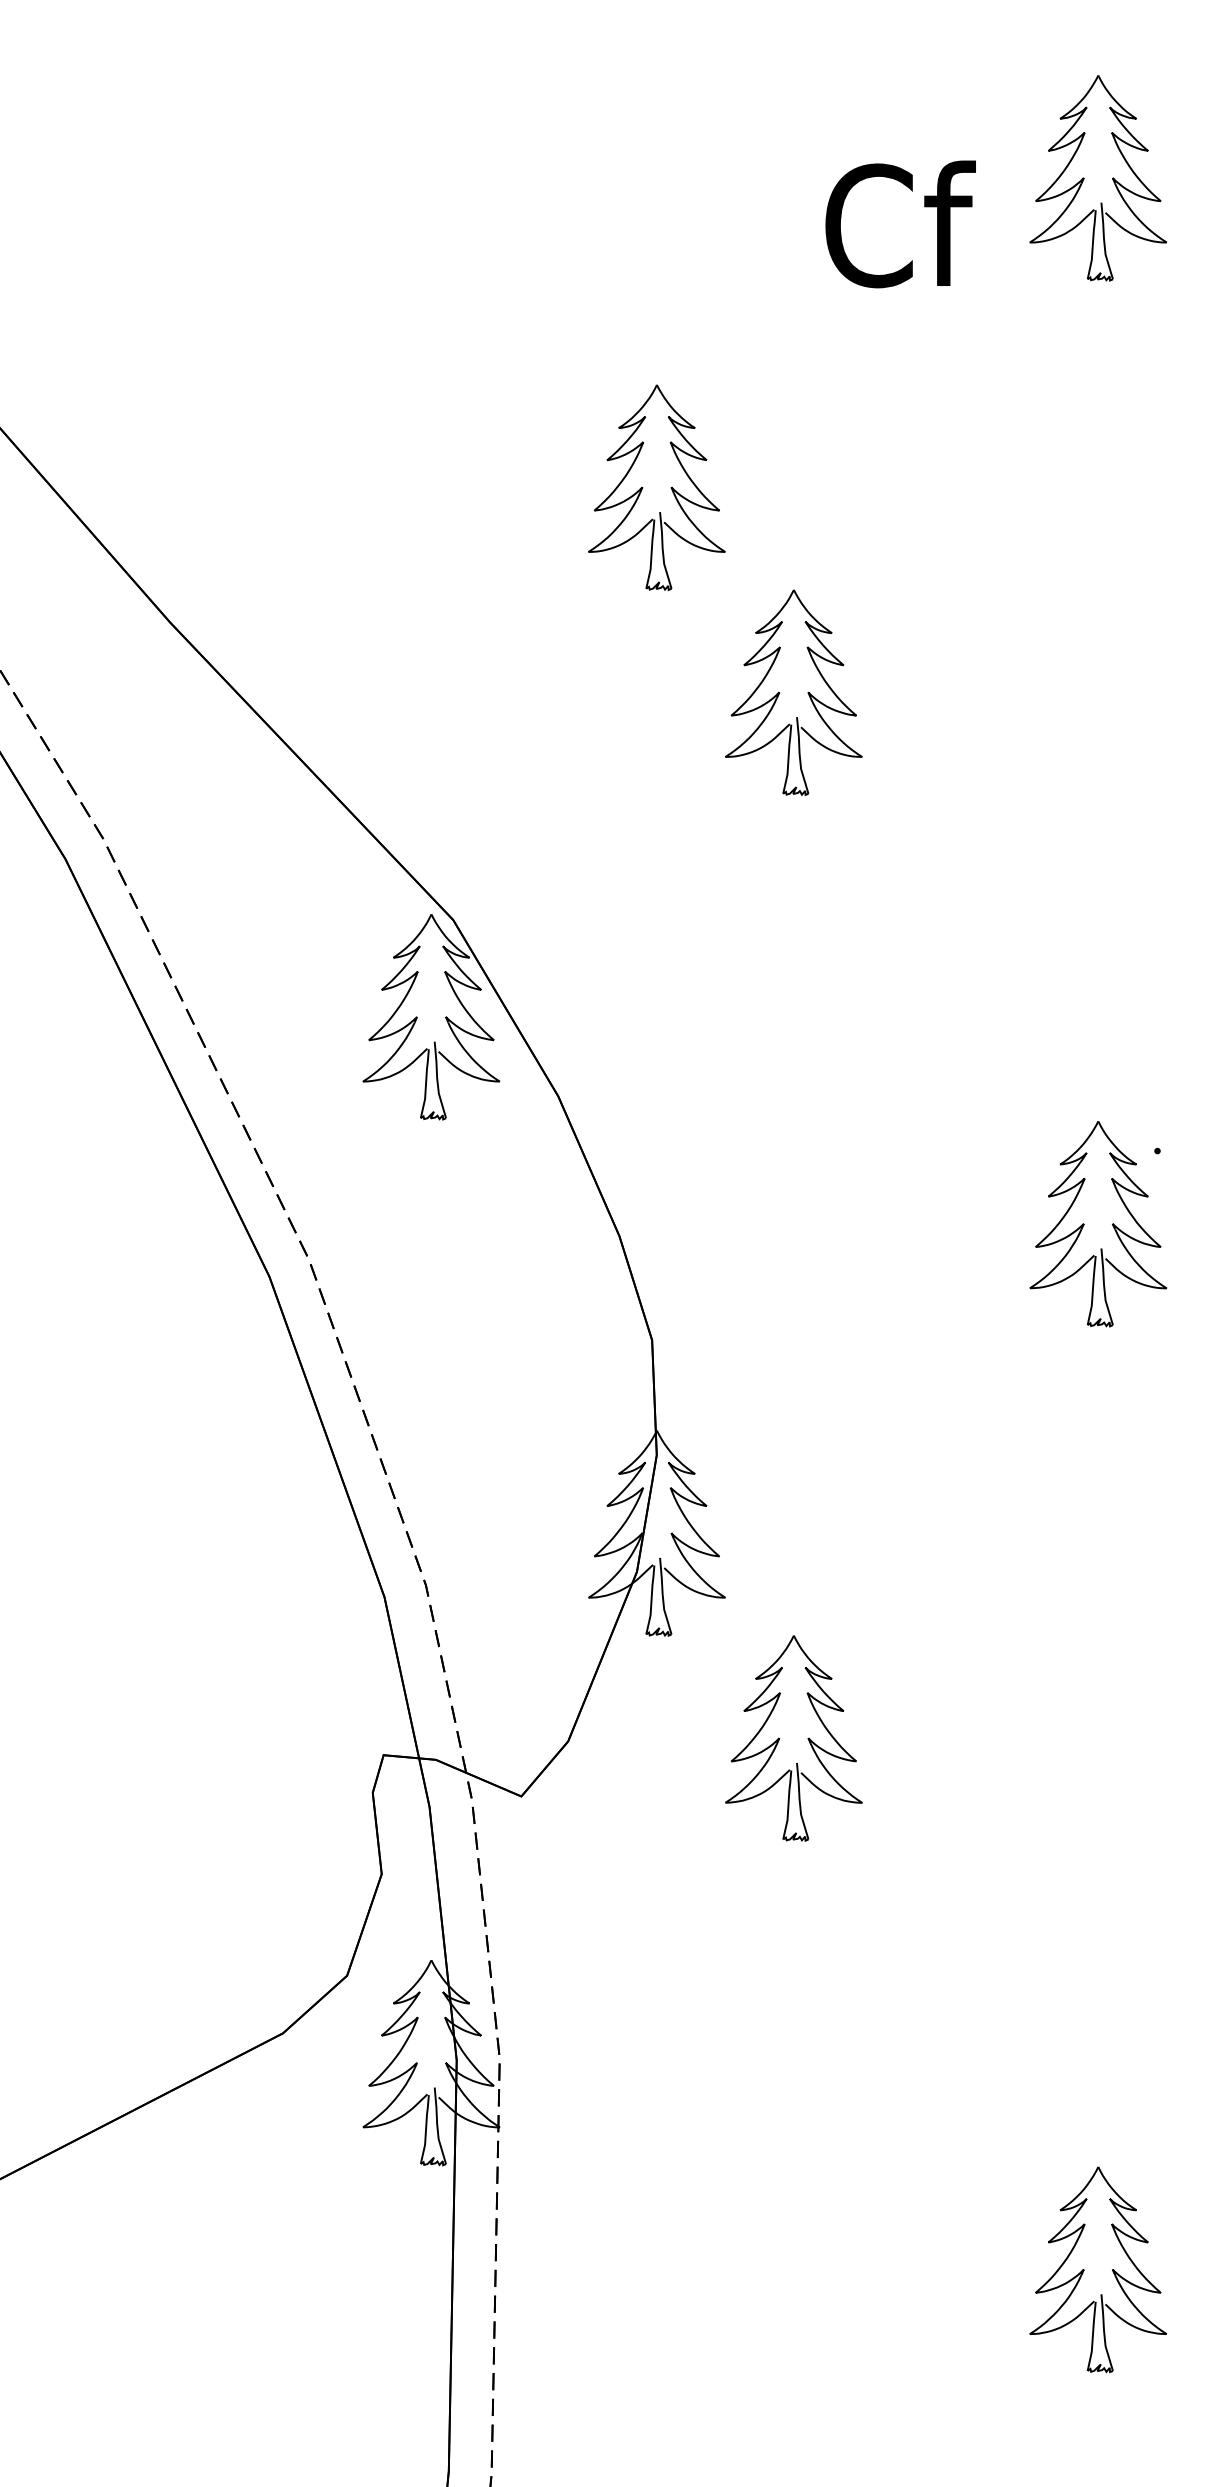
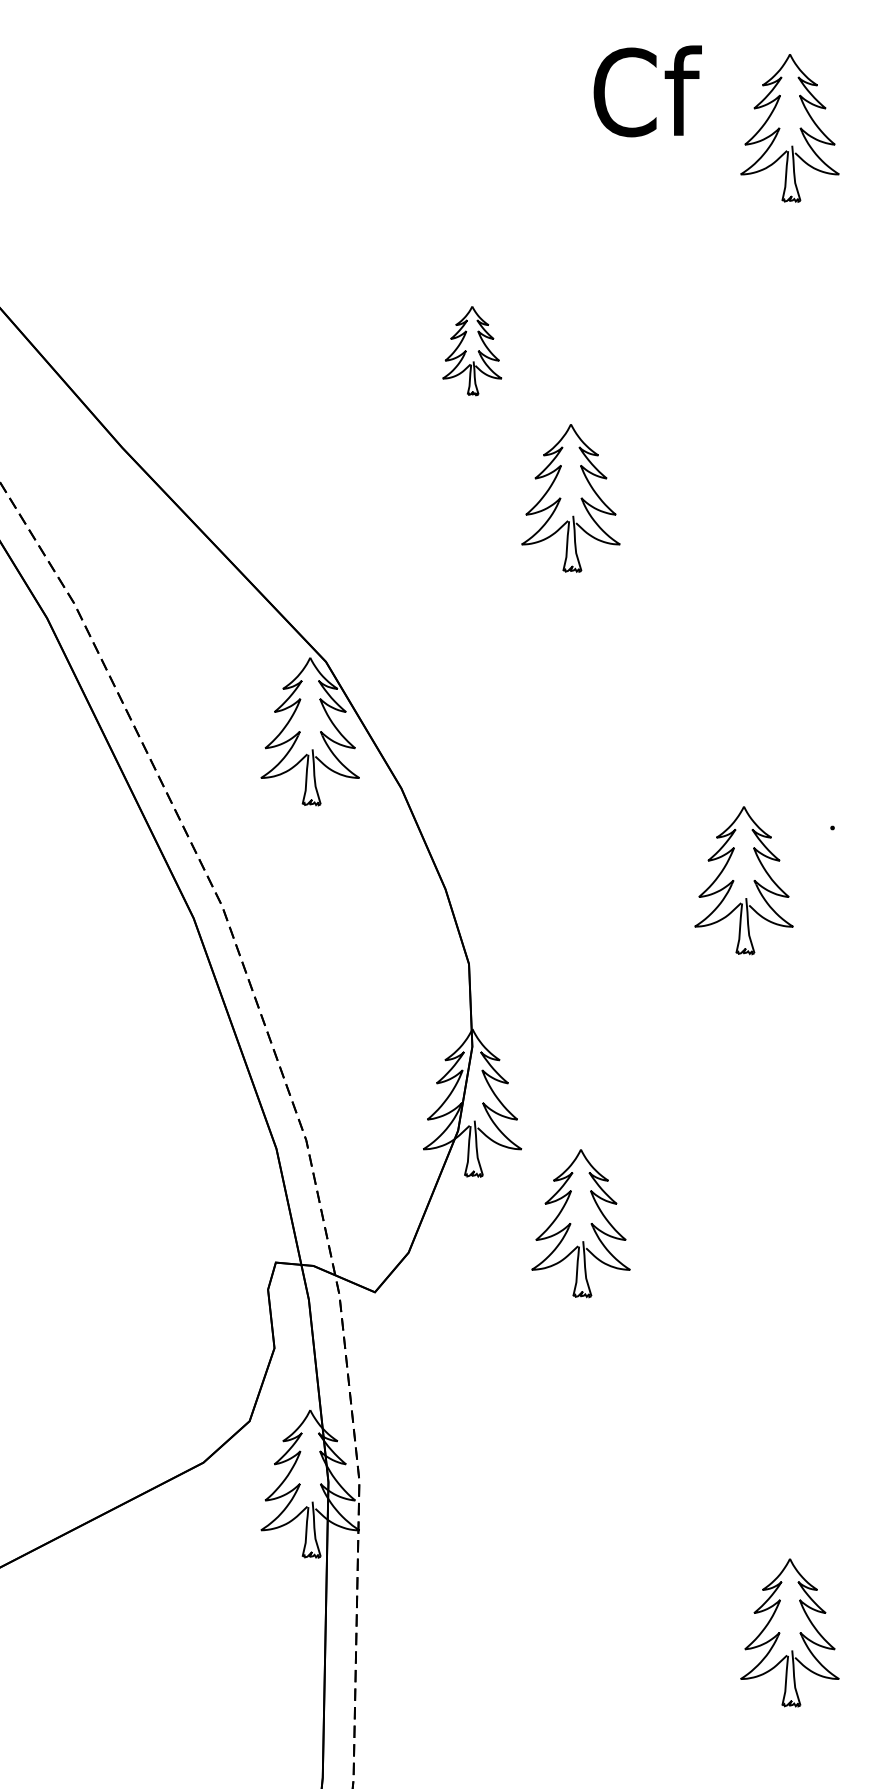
text: (900, 224) -> (647, 91), moved
part: (655, 487) -> (471, 350), size x0.6
part: (1097, 1224) -> (743, 880), moved
part: (780, 1738) -> (571, 1223), moved

